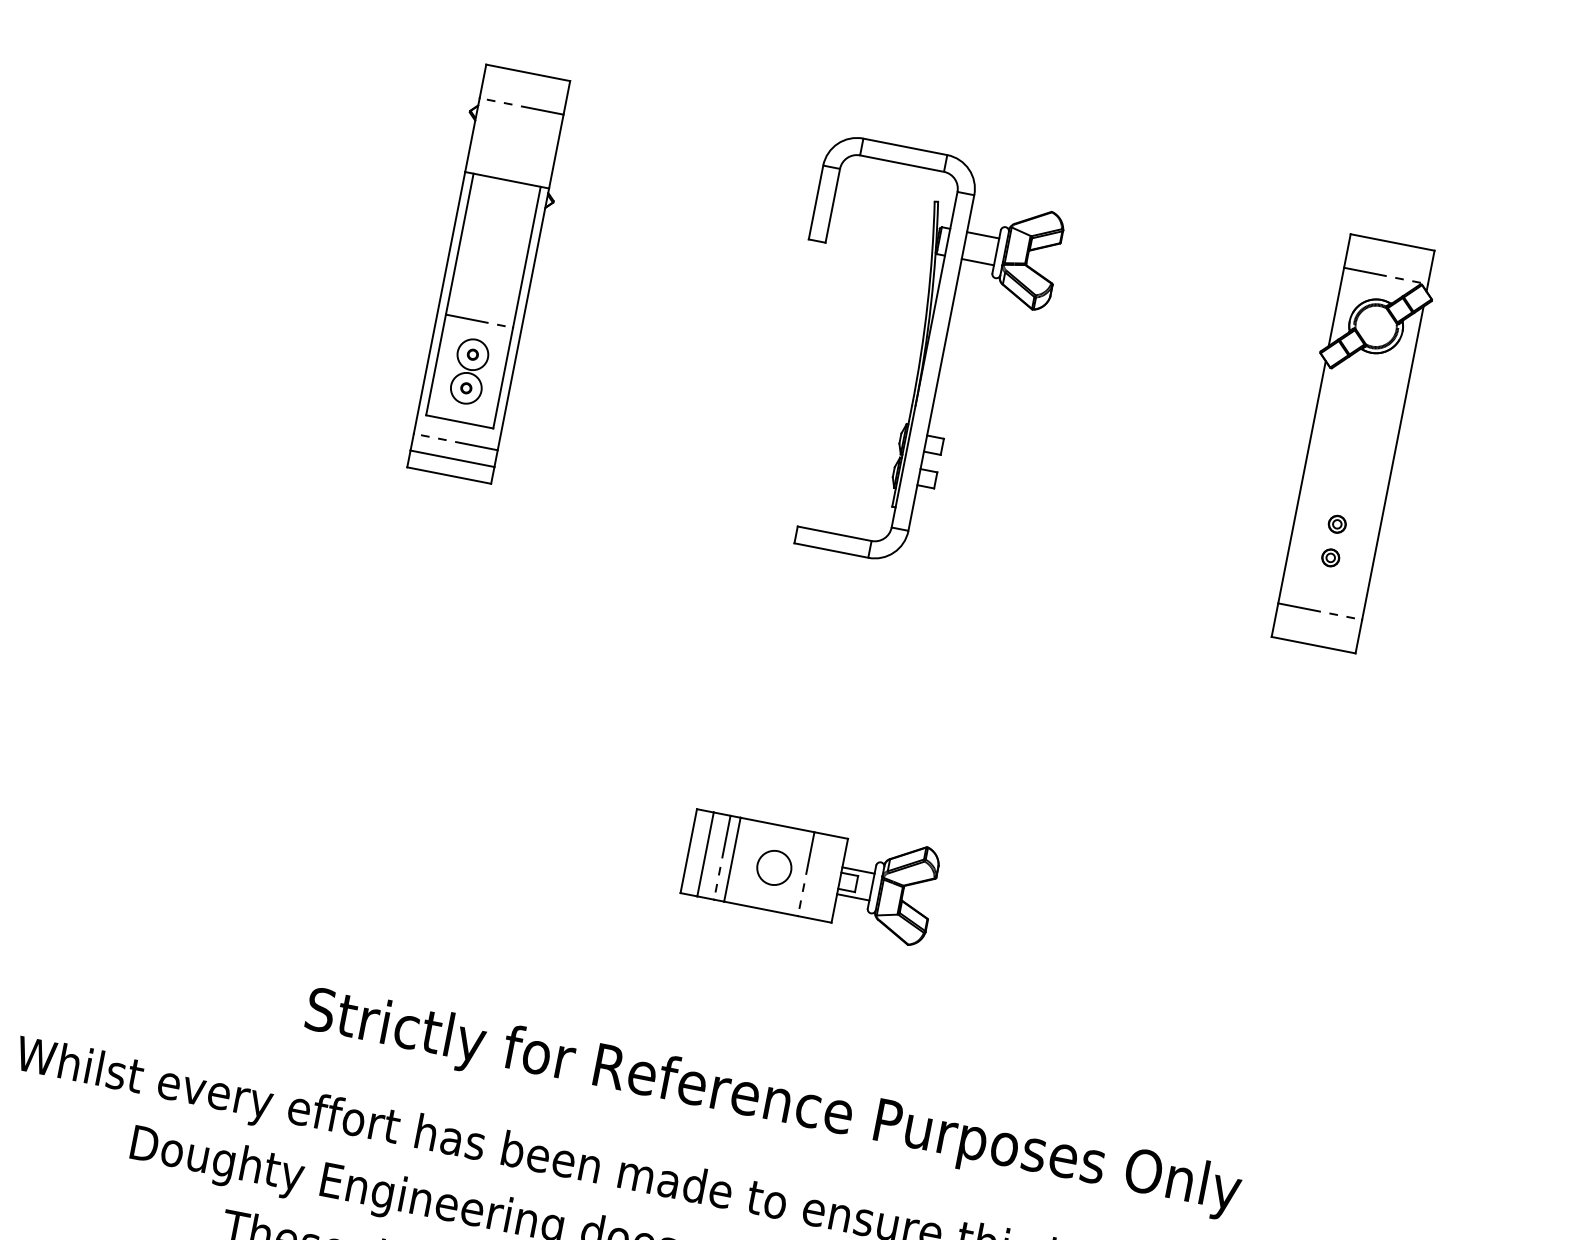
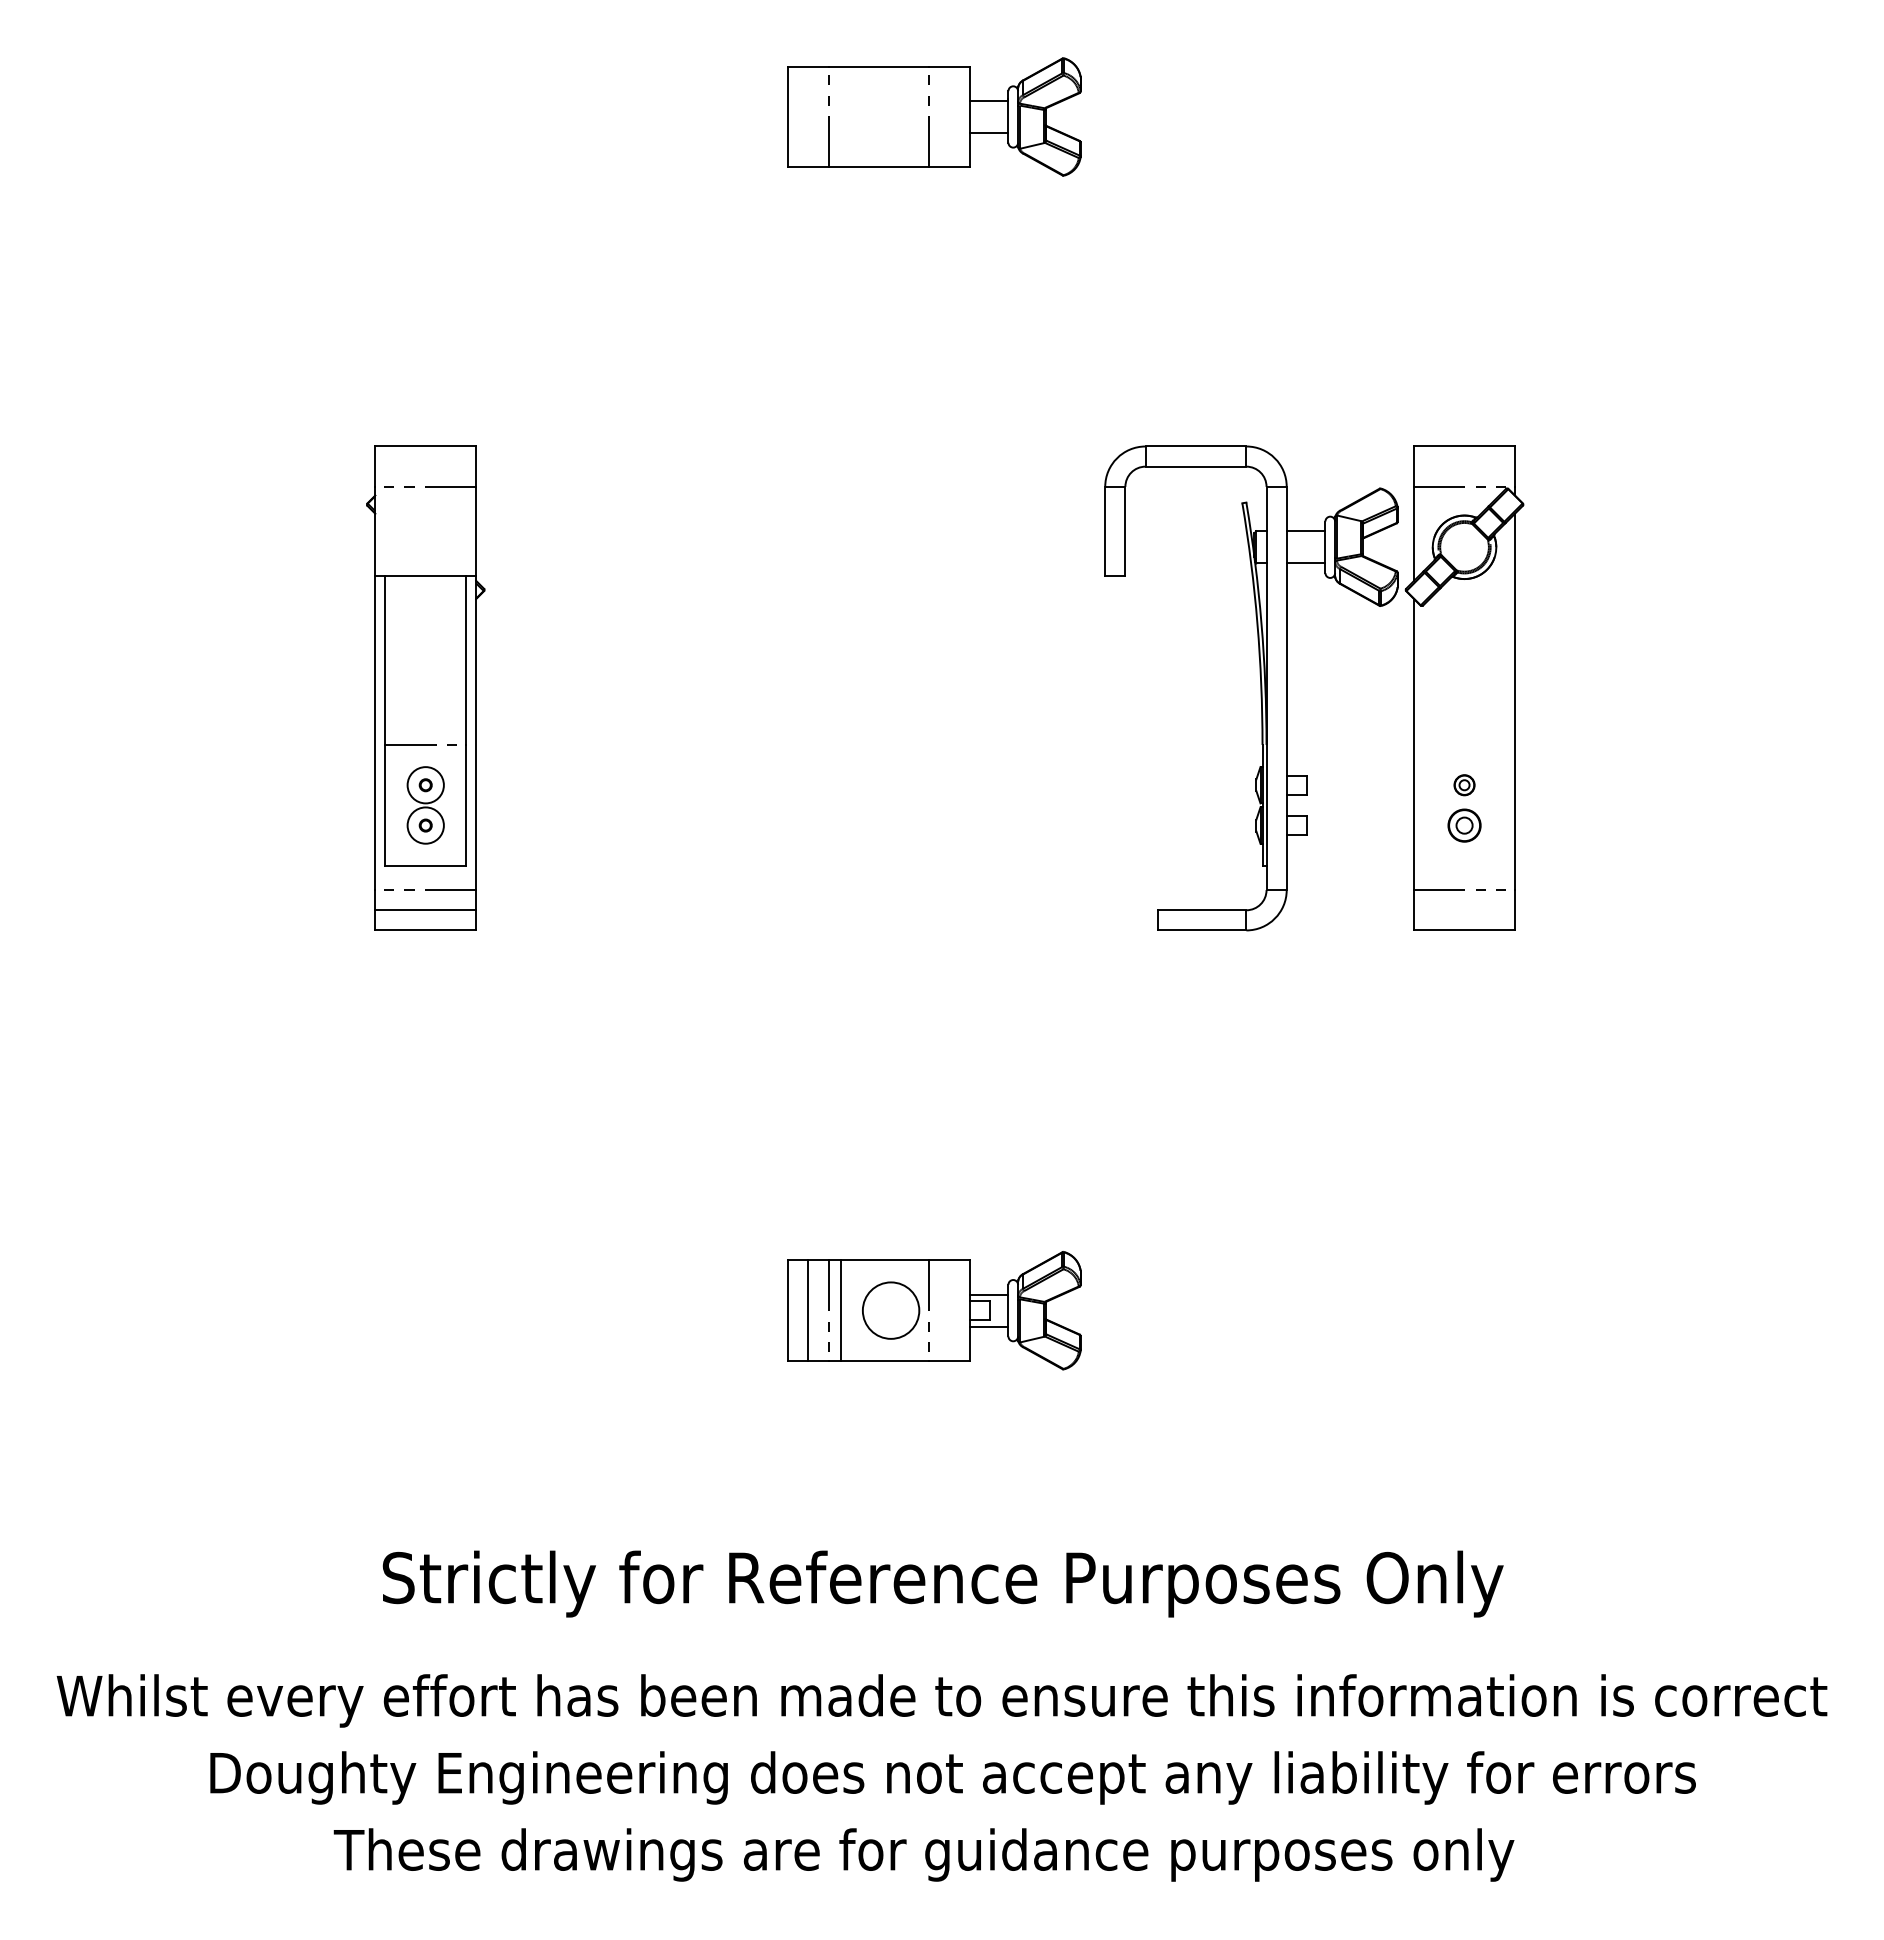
part: (919, 358) -> (1260, 688), moved
part: (1330, 557) -> (1464, 825), size x1.6
circle: (773, 867) -> (890, 1310), size x1.4

